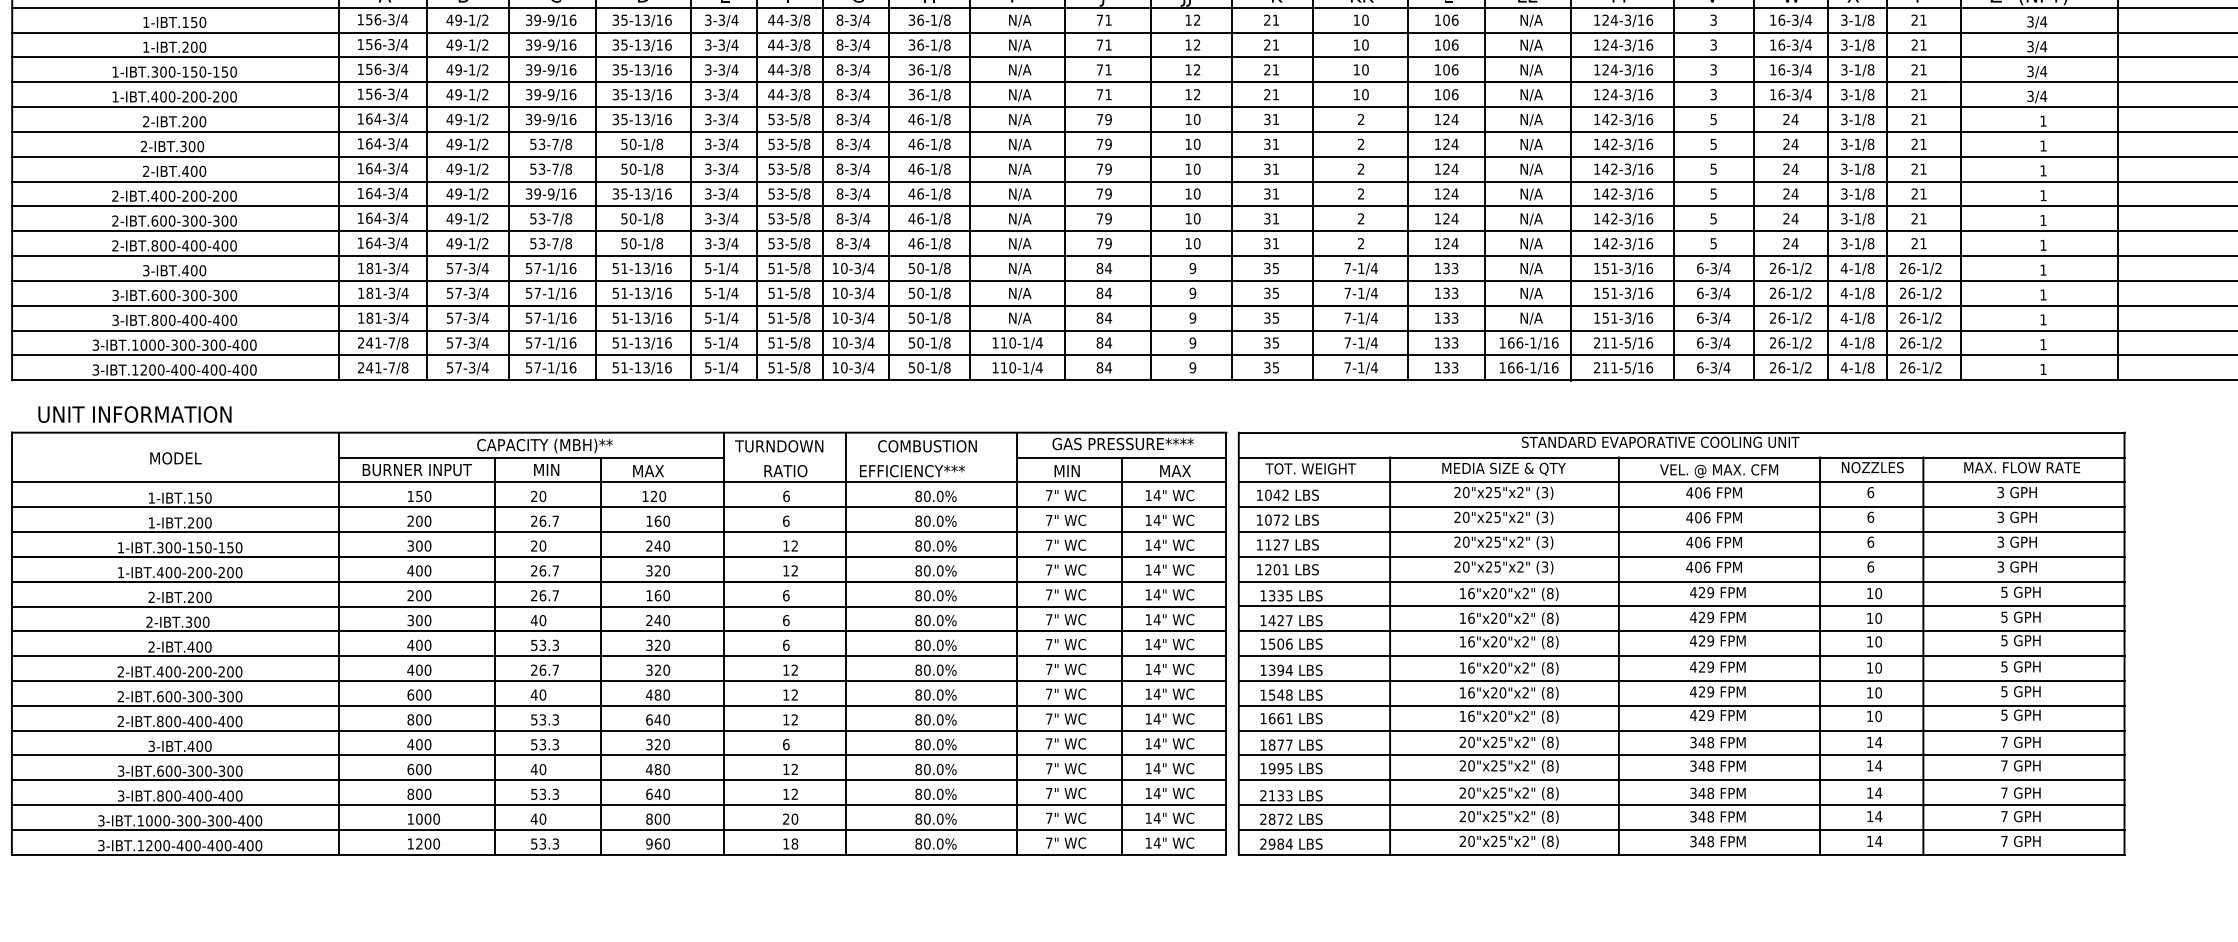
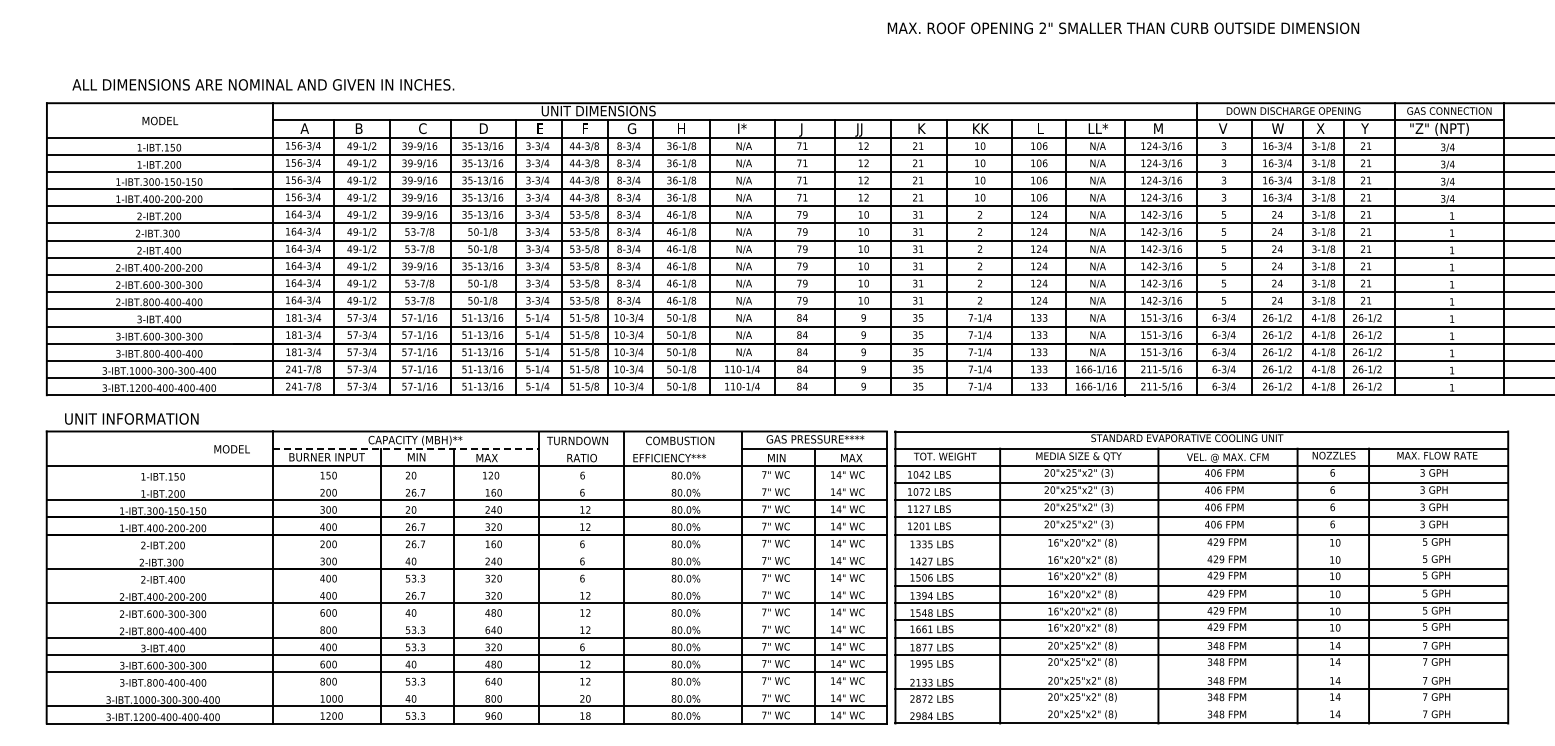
line: (531, 457) -> (406, 448), solid -> dashed
text: (174, 458) -> (231, 449), moved
line: (618, 507) -> (466, 483), removed
line: (618, 606) -> (466, 551), removed
line: (1681, 606) -> (1201, 551), removed
line: (618, 656) -> (466, 586), removed
line: (618, 705) -> (466, 620), removed
line: (1681, 779) -> (1201, 671), removed
line: (618, 805) -> (466, 689), removed
line: (1681, 830) -> (1201, 706), removed

